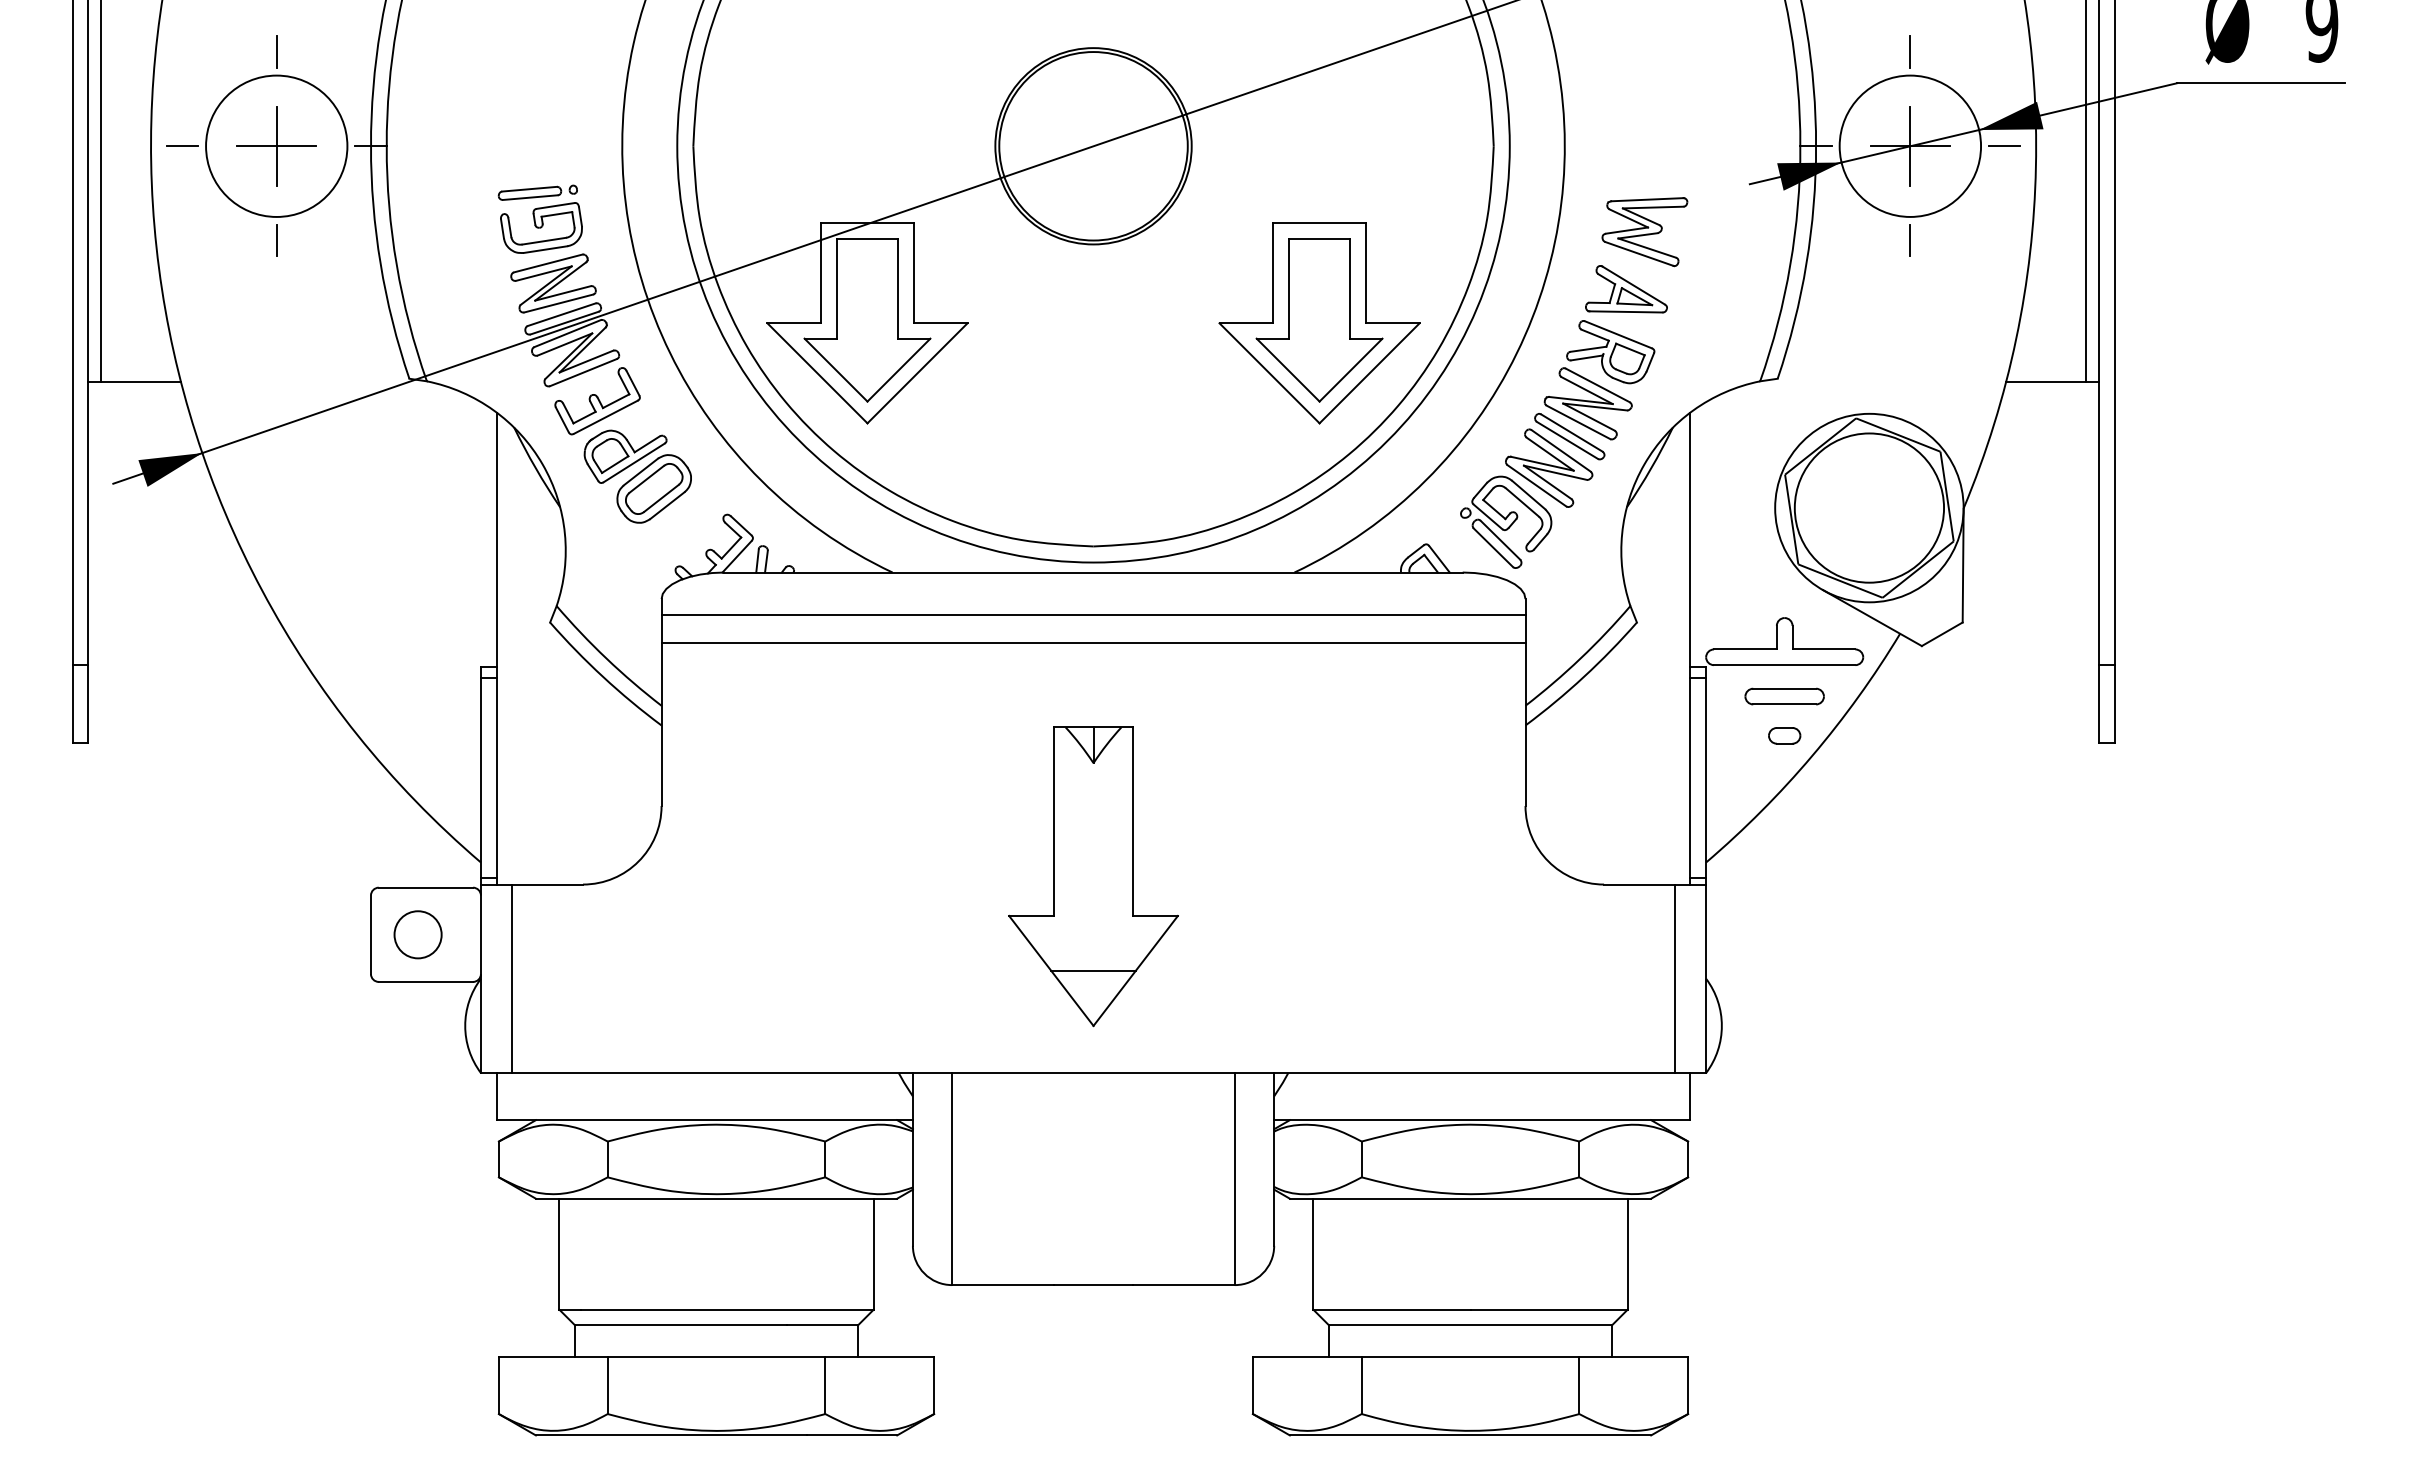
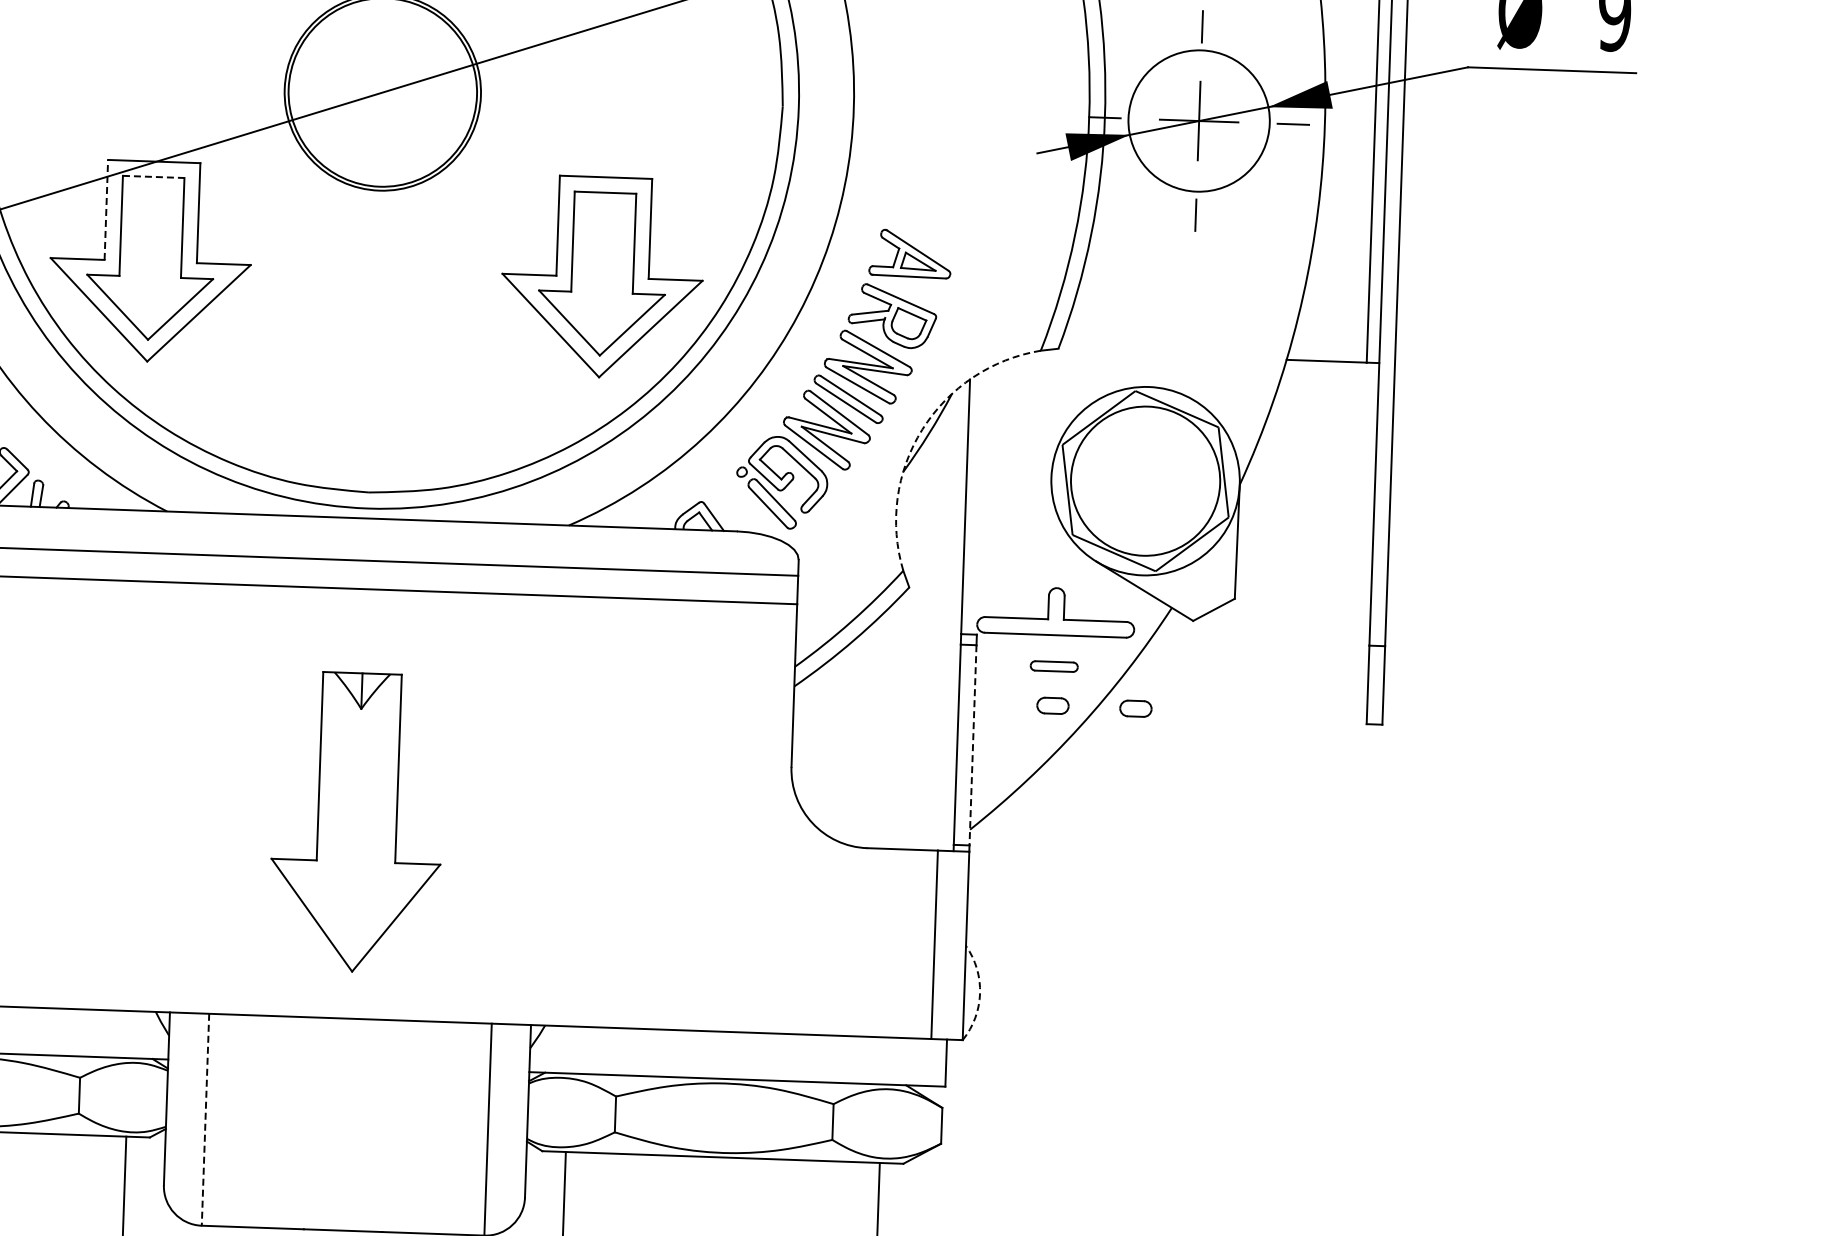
part: (1644, 232) -> (930, 197), removed
line: (867, 238) -> (153, 176), solid -> dashed
line: (821, 272) -> (106, 209), solid -> dashed
arc: (1644, 464) -> (922, 429), solid -> dashed
part: (1784, 696) -> (1054, 666), size x0.6
part: (1867, 735) -> (1135, 708), added
line: (1706, 778) -> (973, 745), solid -> dashed
line: (1093, 970) -> (354, 916), removed
arc: (1721, 1025) -> (979, 993), solid -> dashed
line: (952, 1179) -> (205, 1120), solid -> dashed

